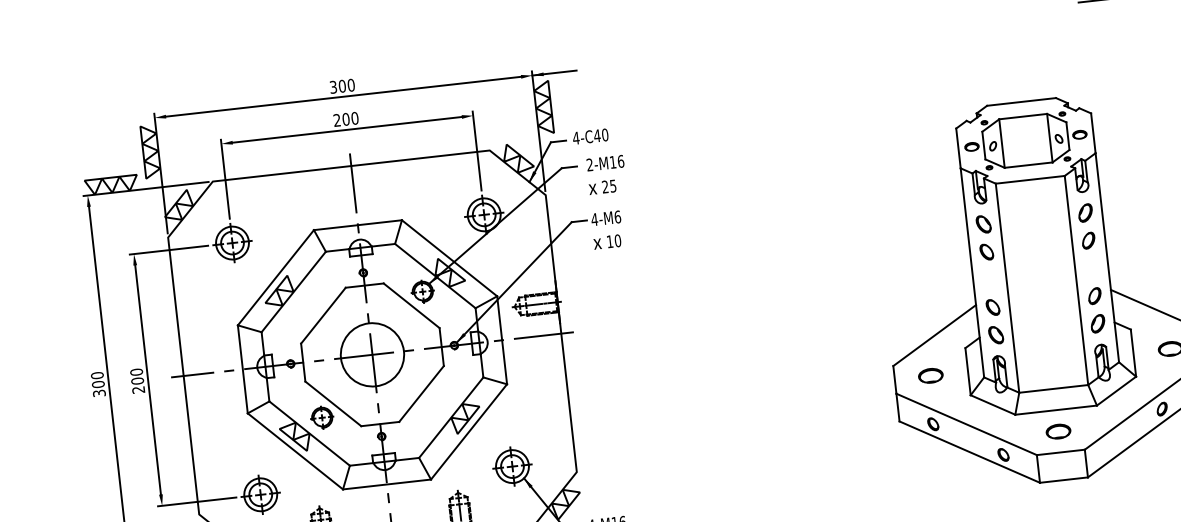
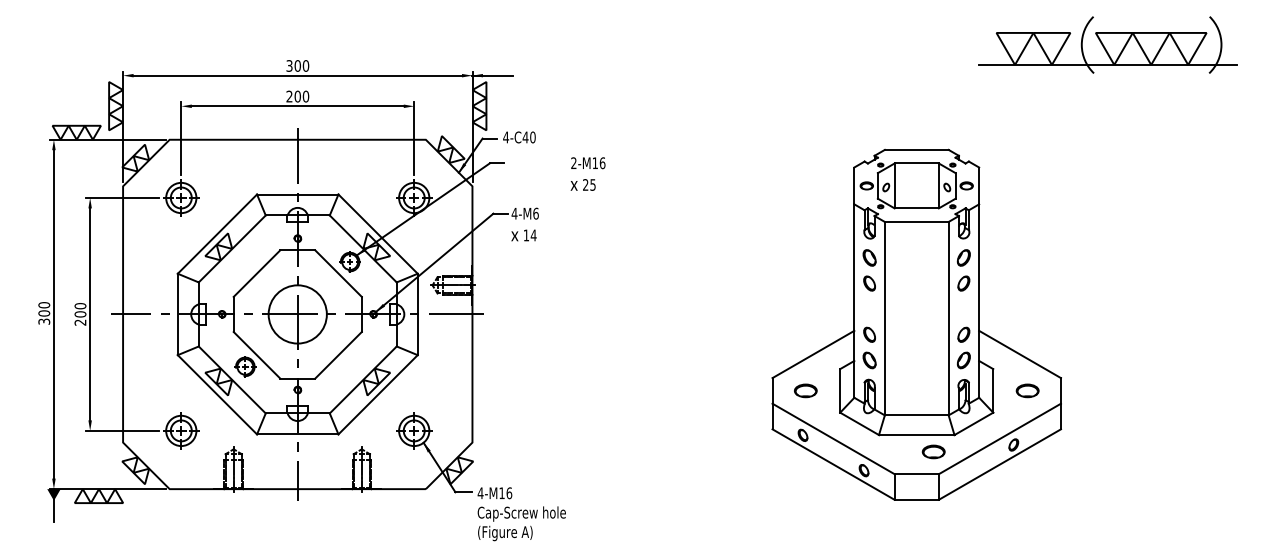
text: (605, 174) -> (587, 173), moved
text: (617, 240) -> (533, 235), 10 -> 14
part: (1058, 431) -> (933, 451), moved

